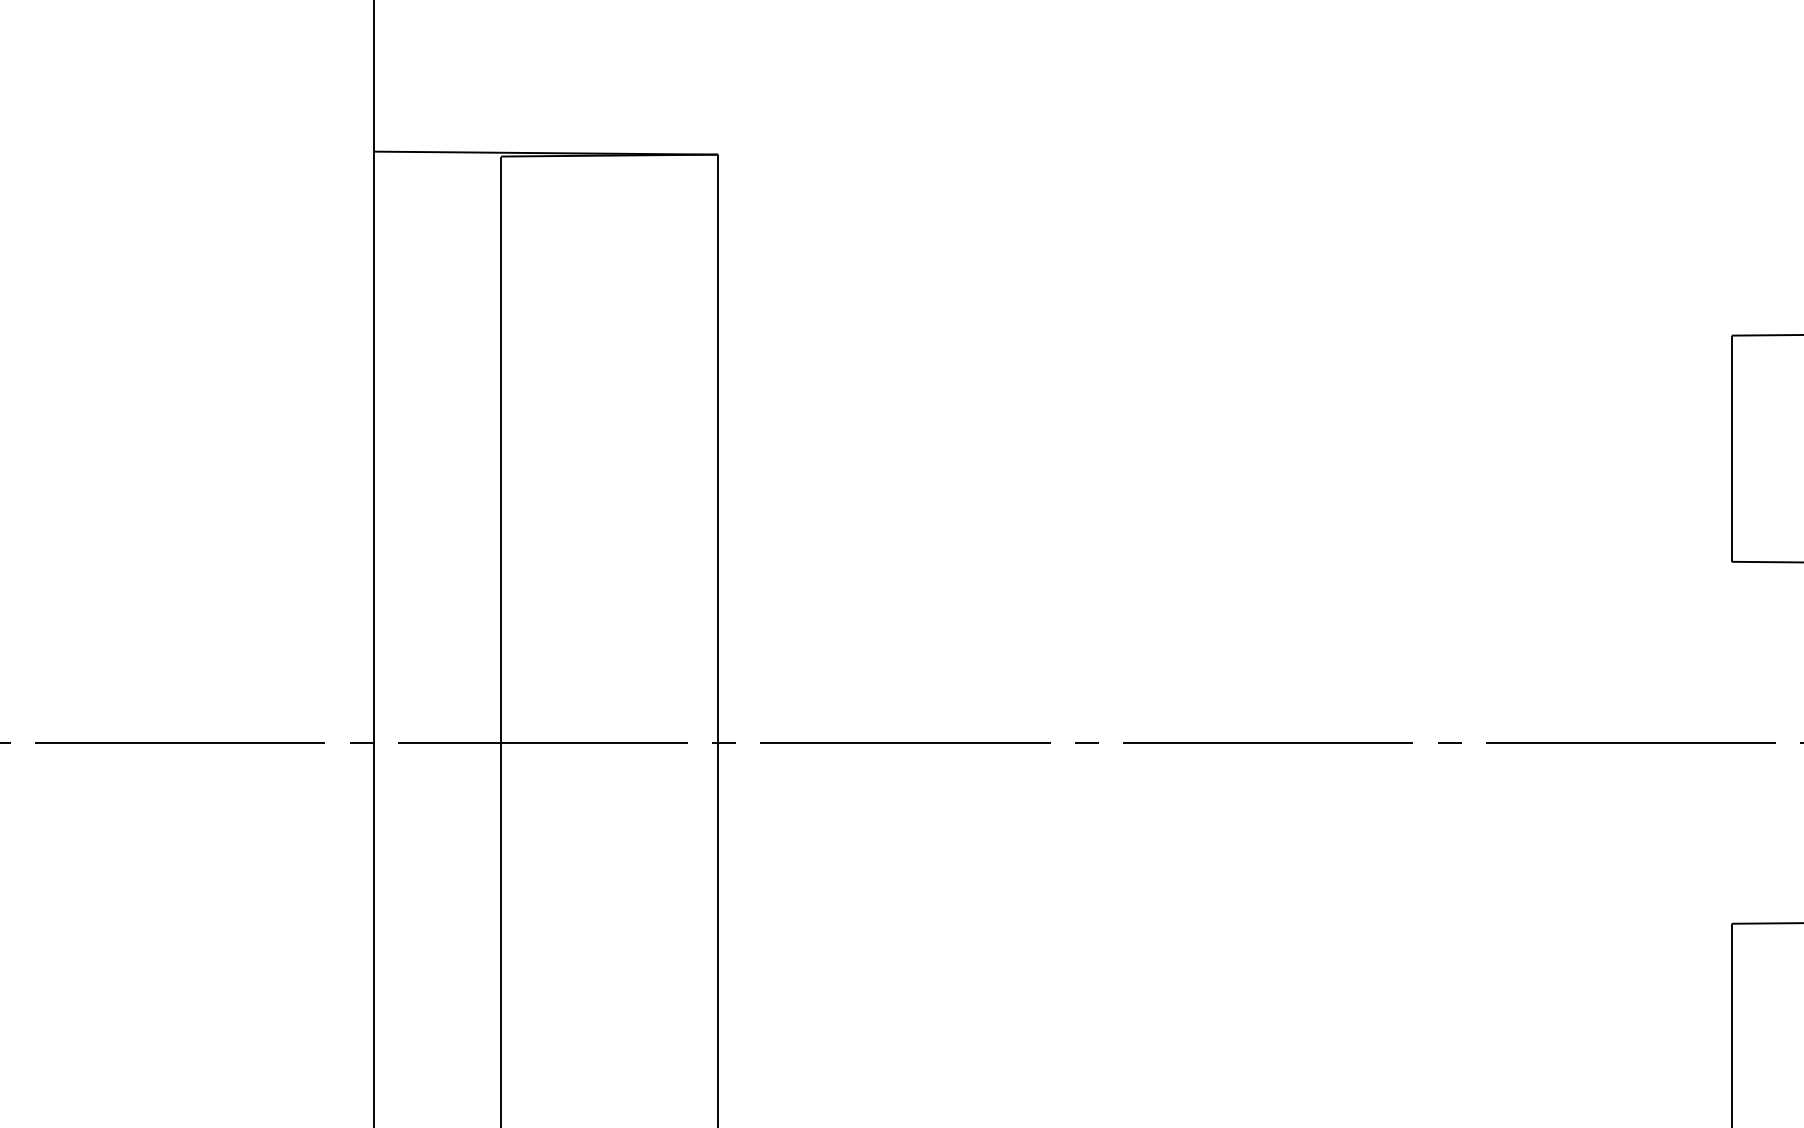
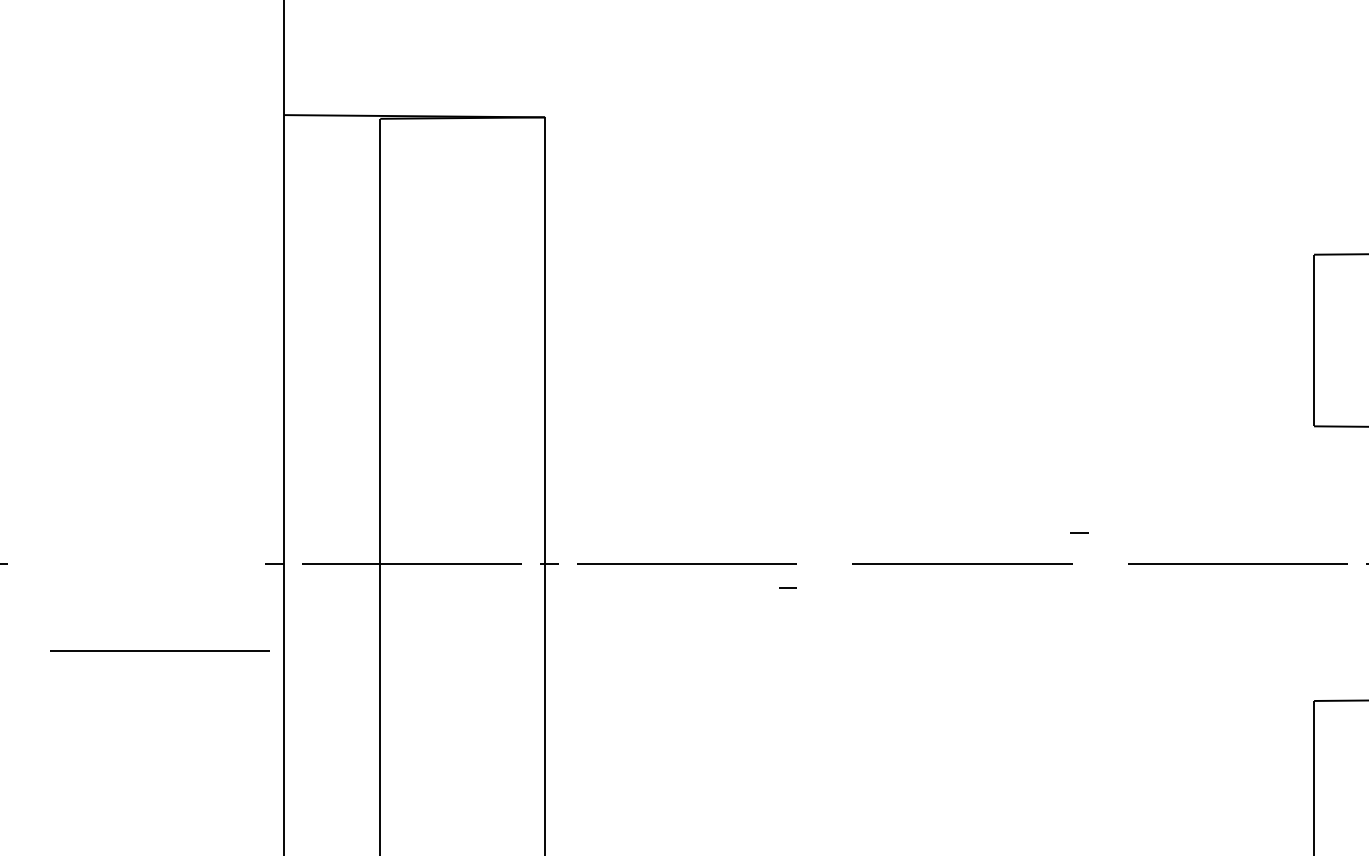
line: (179, 742) -> (159, 650), moved
line: (1086, 742) -> (787, 586), moved
line: (1449, 742) -> (1079, 532), moved

